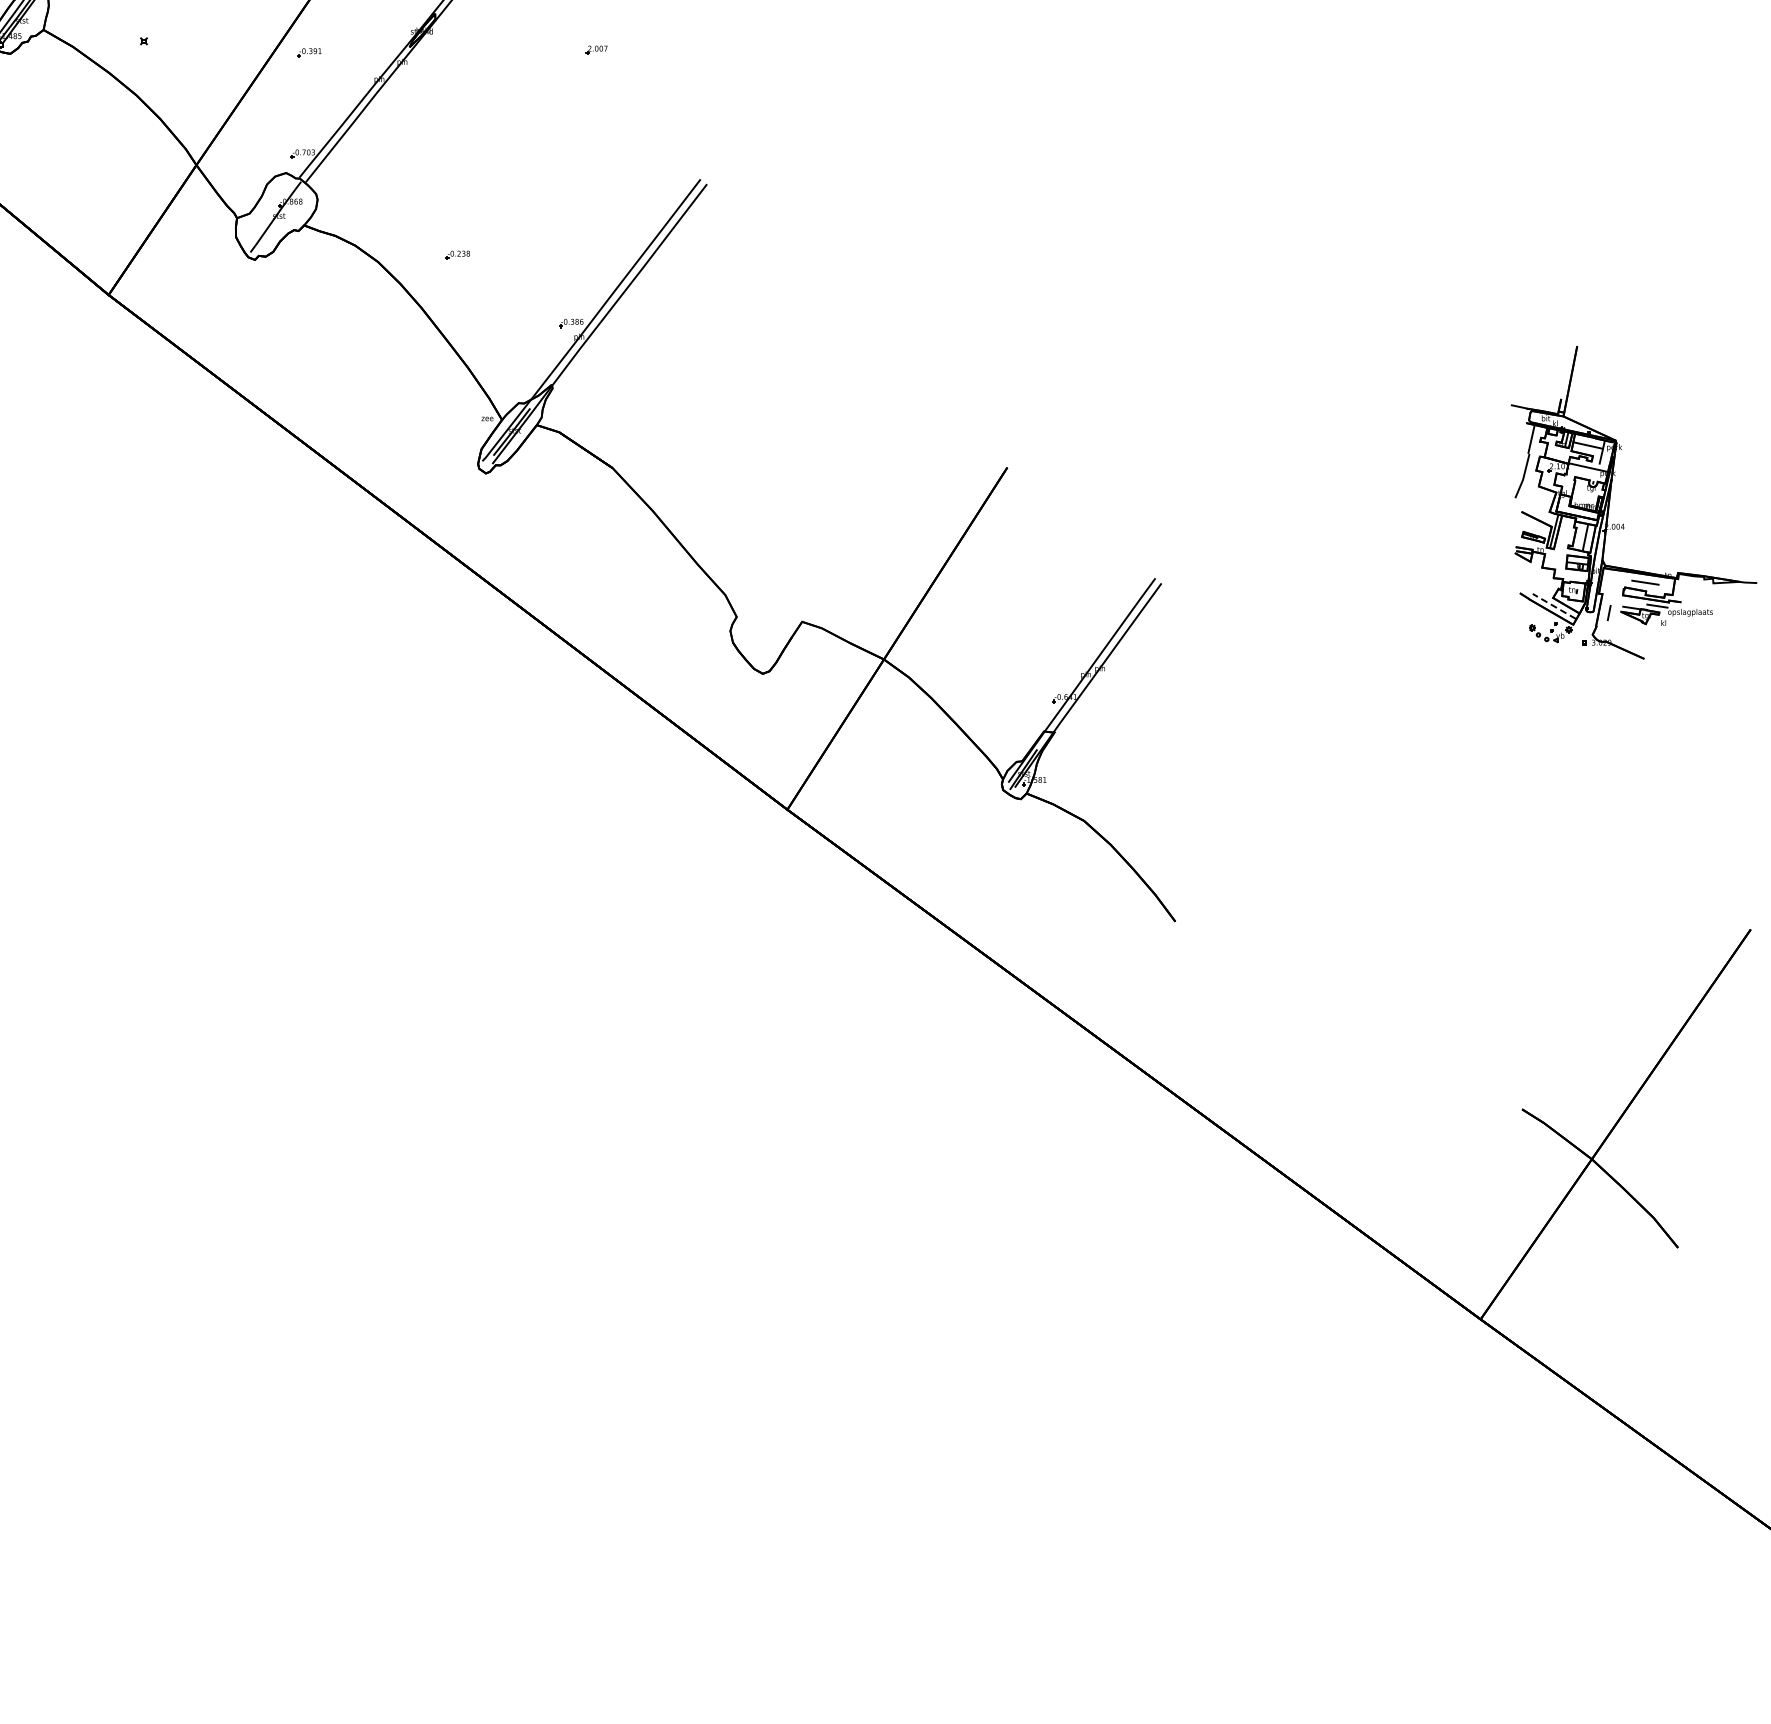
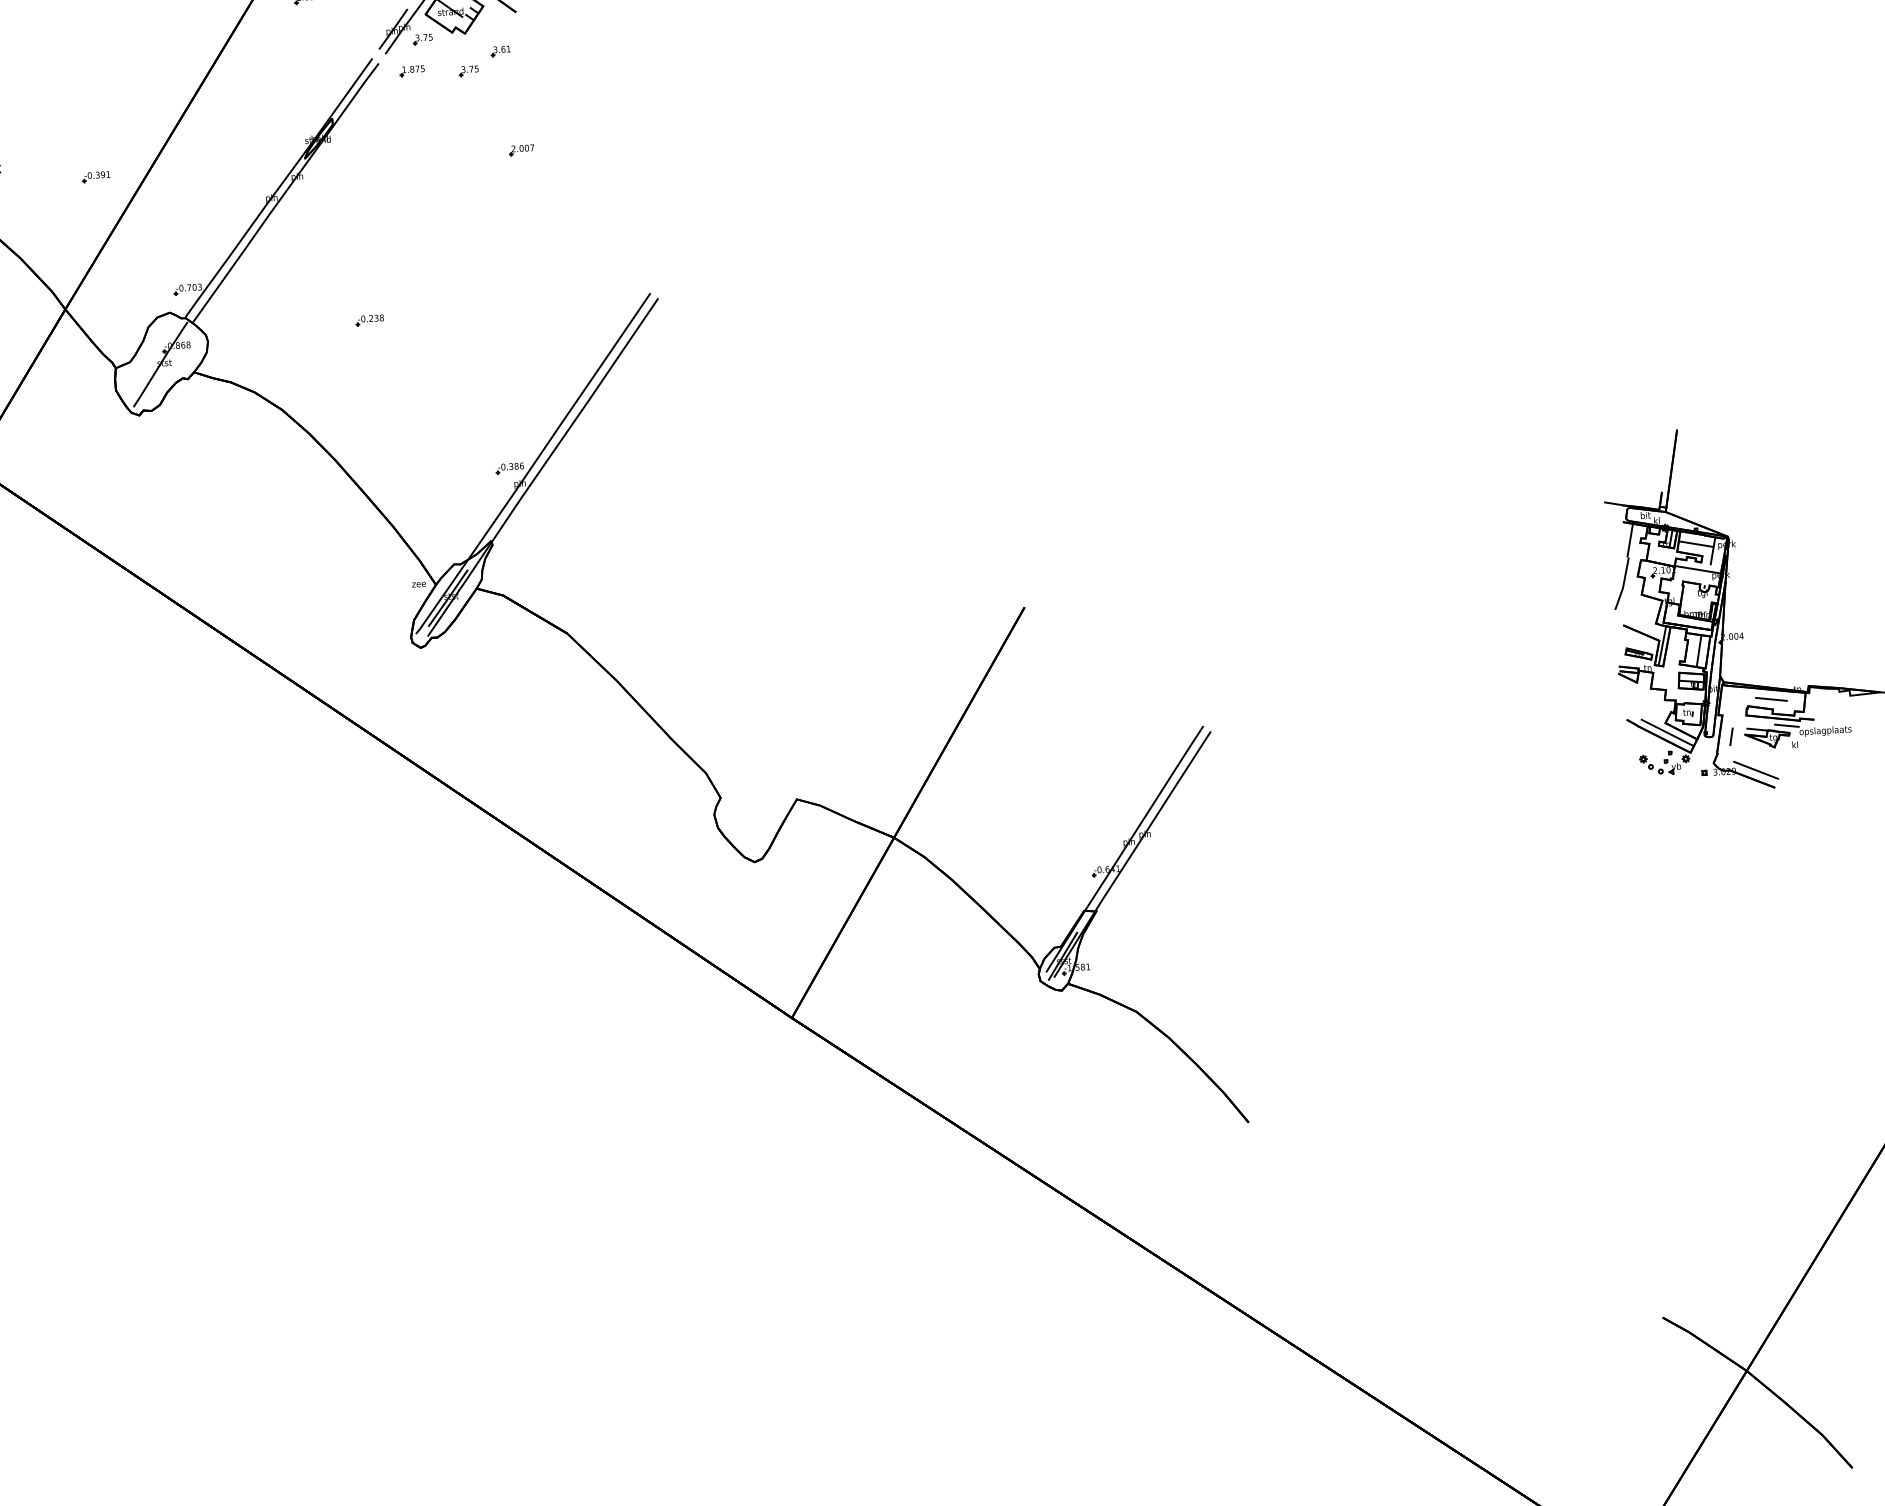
part: (309, 52) -> (96, 176), moved
part: (457, 254) -> (369, 319), moved
line: (1554, 606) -> (1667, 732), dashed -> solid
line: (1628, 642) -> (1755, 769), added

